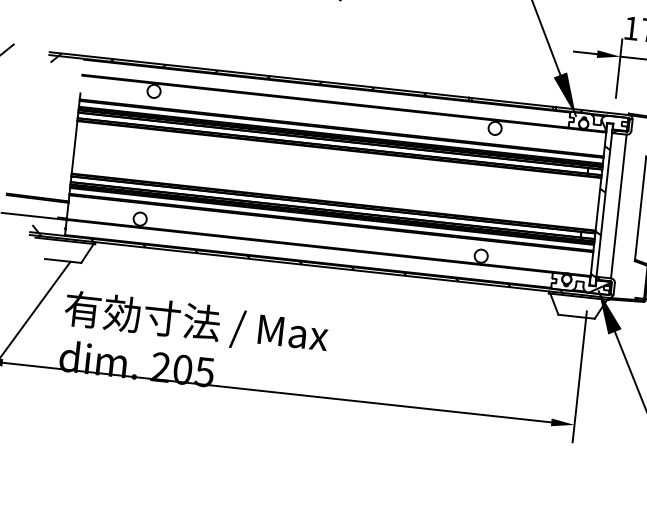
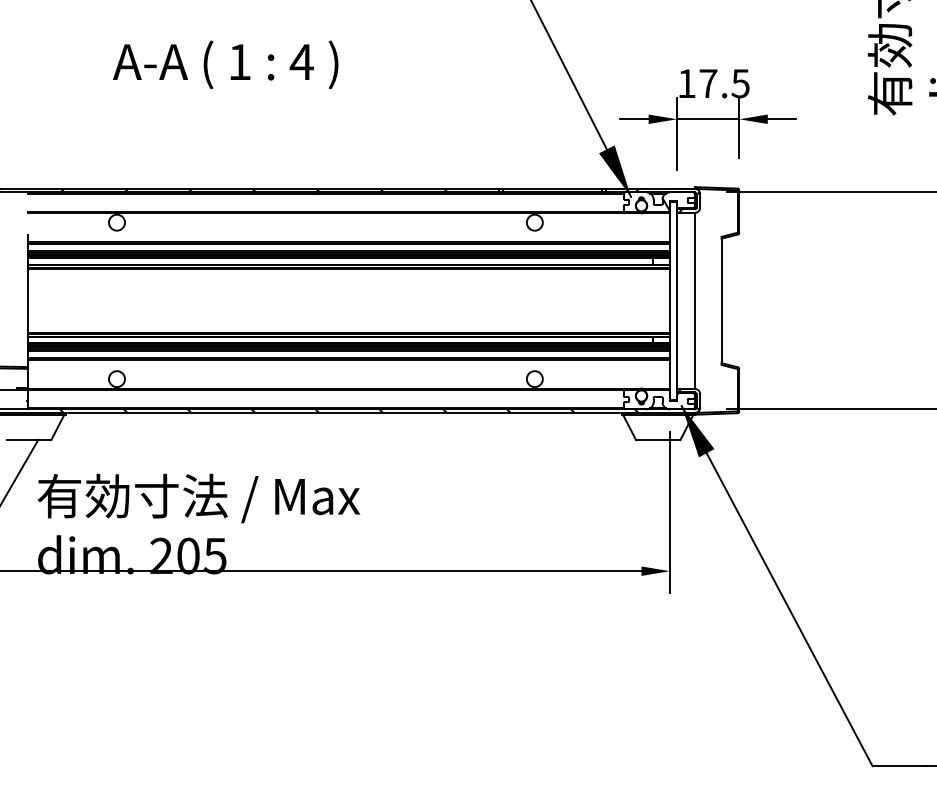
hatch: (600, 211) -> (673, 309), removed
hatch: (598, 287) -> (681, 401), removed

